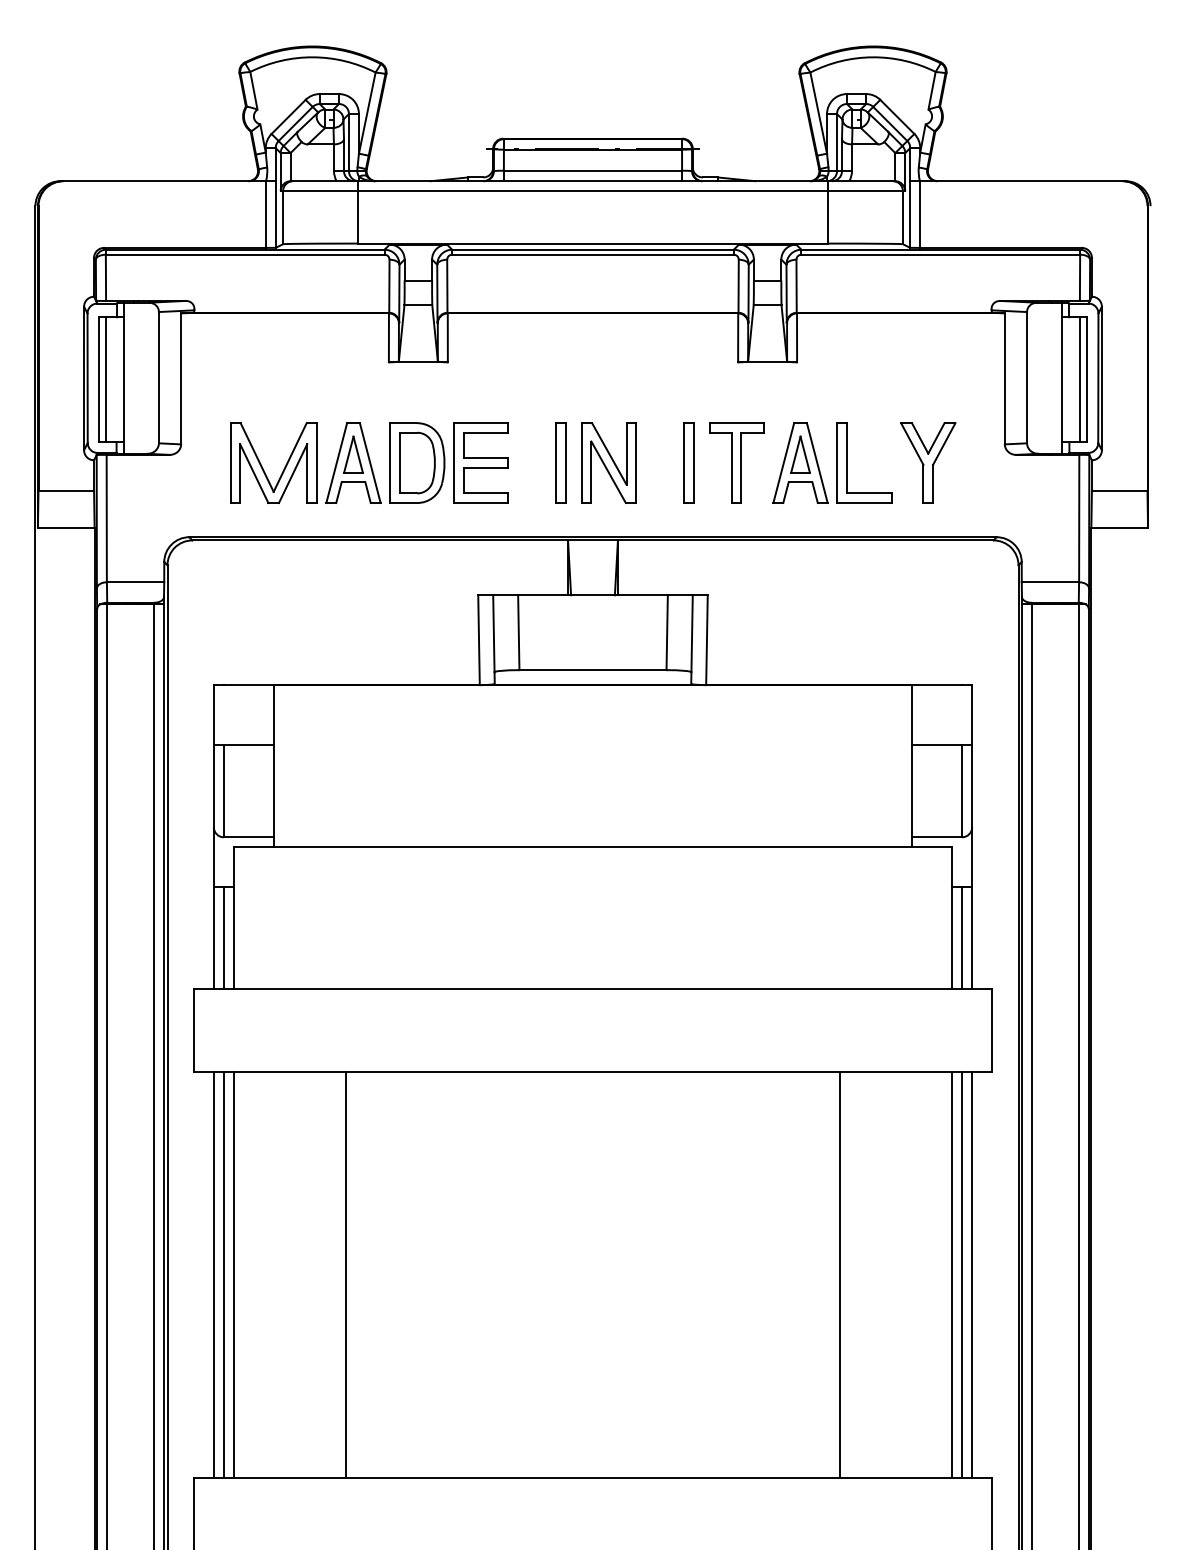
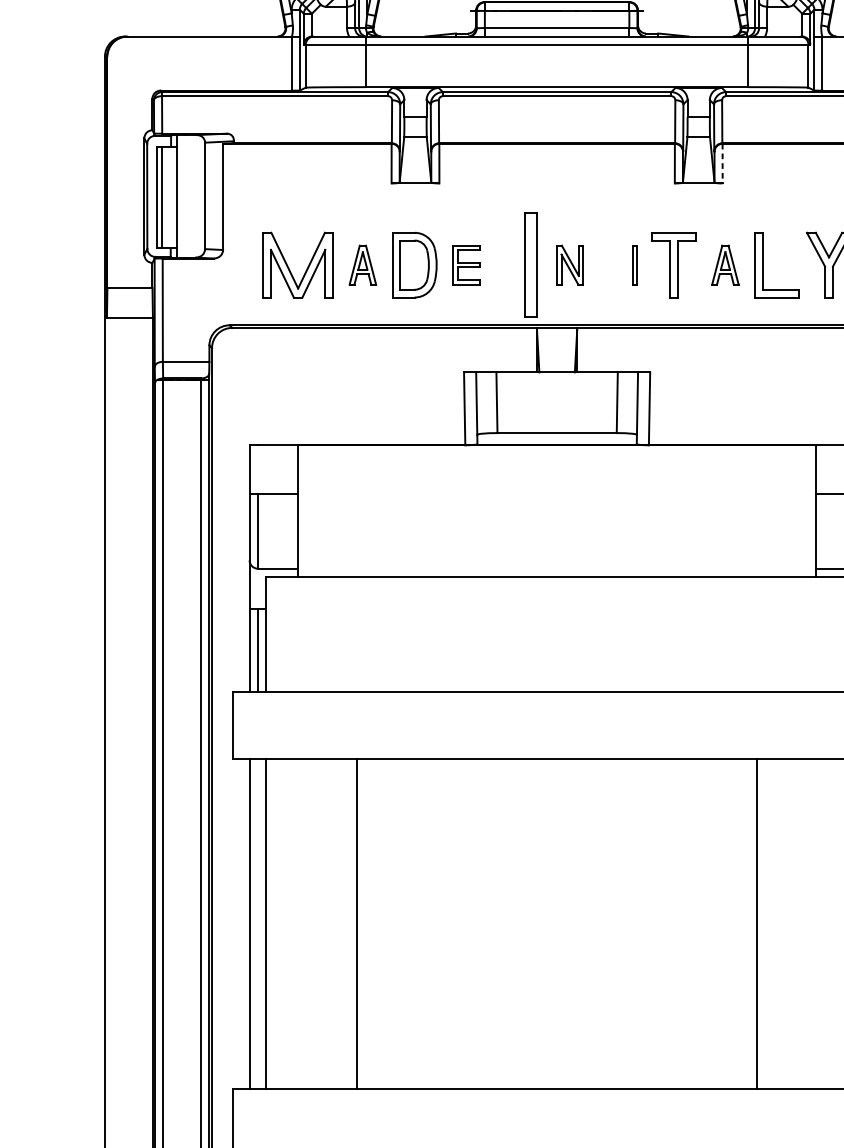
line: (797, 338) -> (722, 164), solid -> dashed
part: (353, 462) -> (362, 264), size x0.6
part: (480, 462) -> (465, 264), size x0.6
part: (560, 462) -> (530, 264), size x1.6
part: (608, 462) -> (569, 264), size x0.6
part: (688, 462) -> (634, 264), size x0.6
part: (800, 462) -> (725, 264), size x0.6
line: (223, 1274) -> (257, 923), removed

